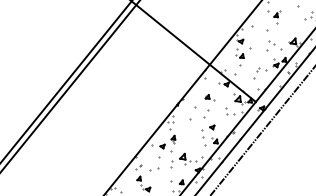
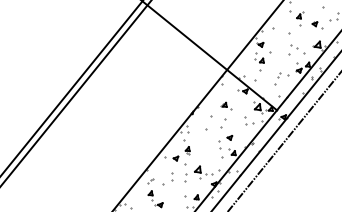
part: (293, 23) -> (317, 25), added
part: (159, 162) -> (172, 175), size x0.62

